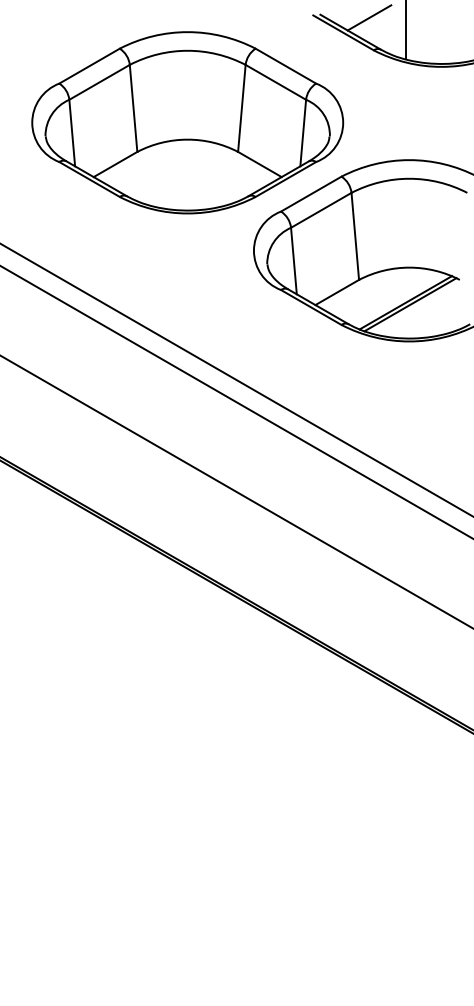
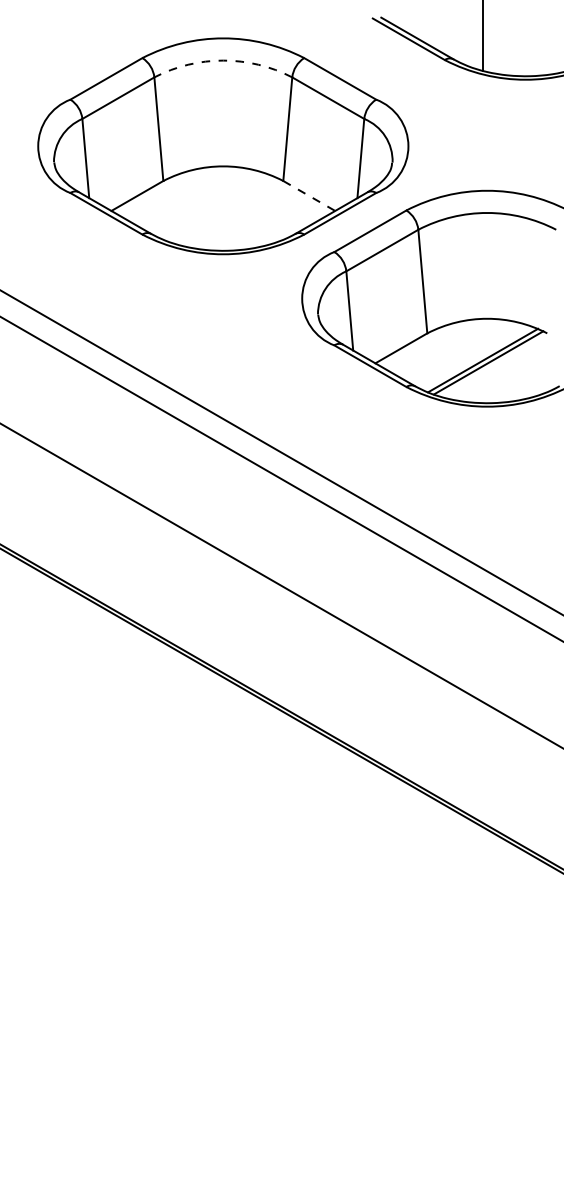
line: (369, 17) -> (439, 21), removed
arc: (187, 50) -> (223, 60), solid -> dashed
line: (260, 164) -> (309, 195), solid -> dashed

